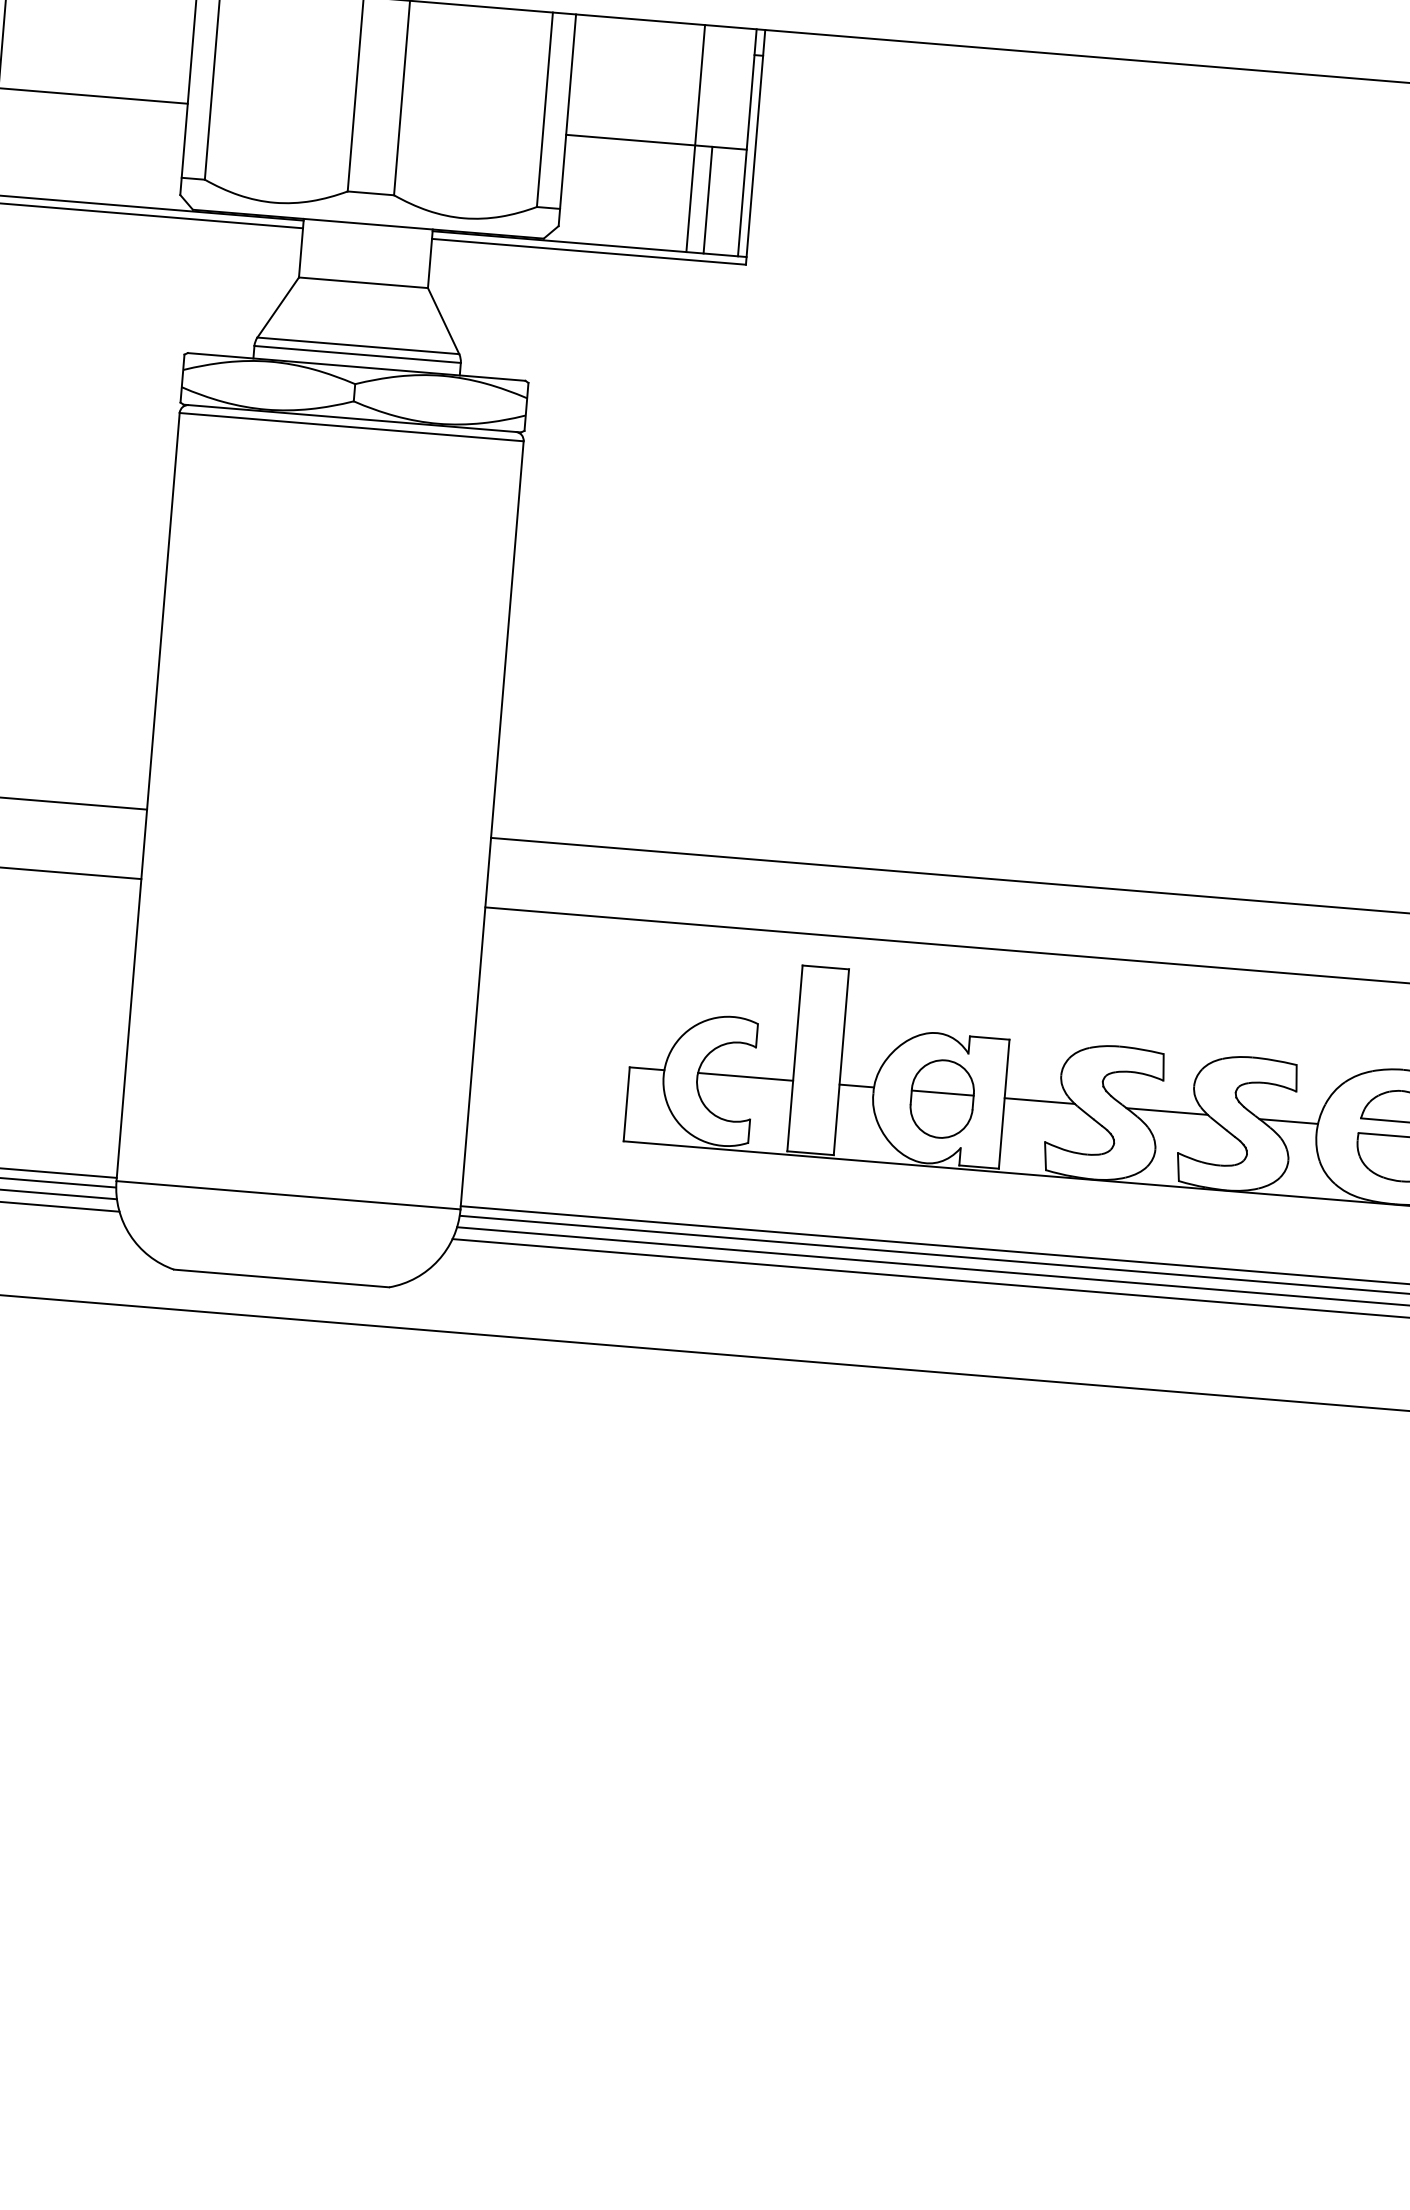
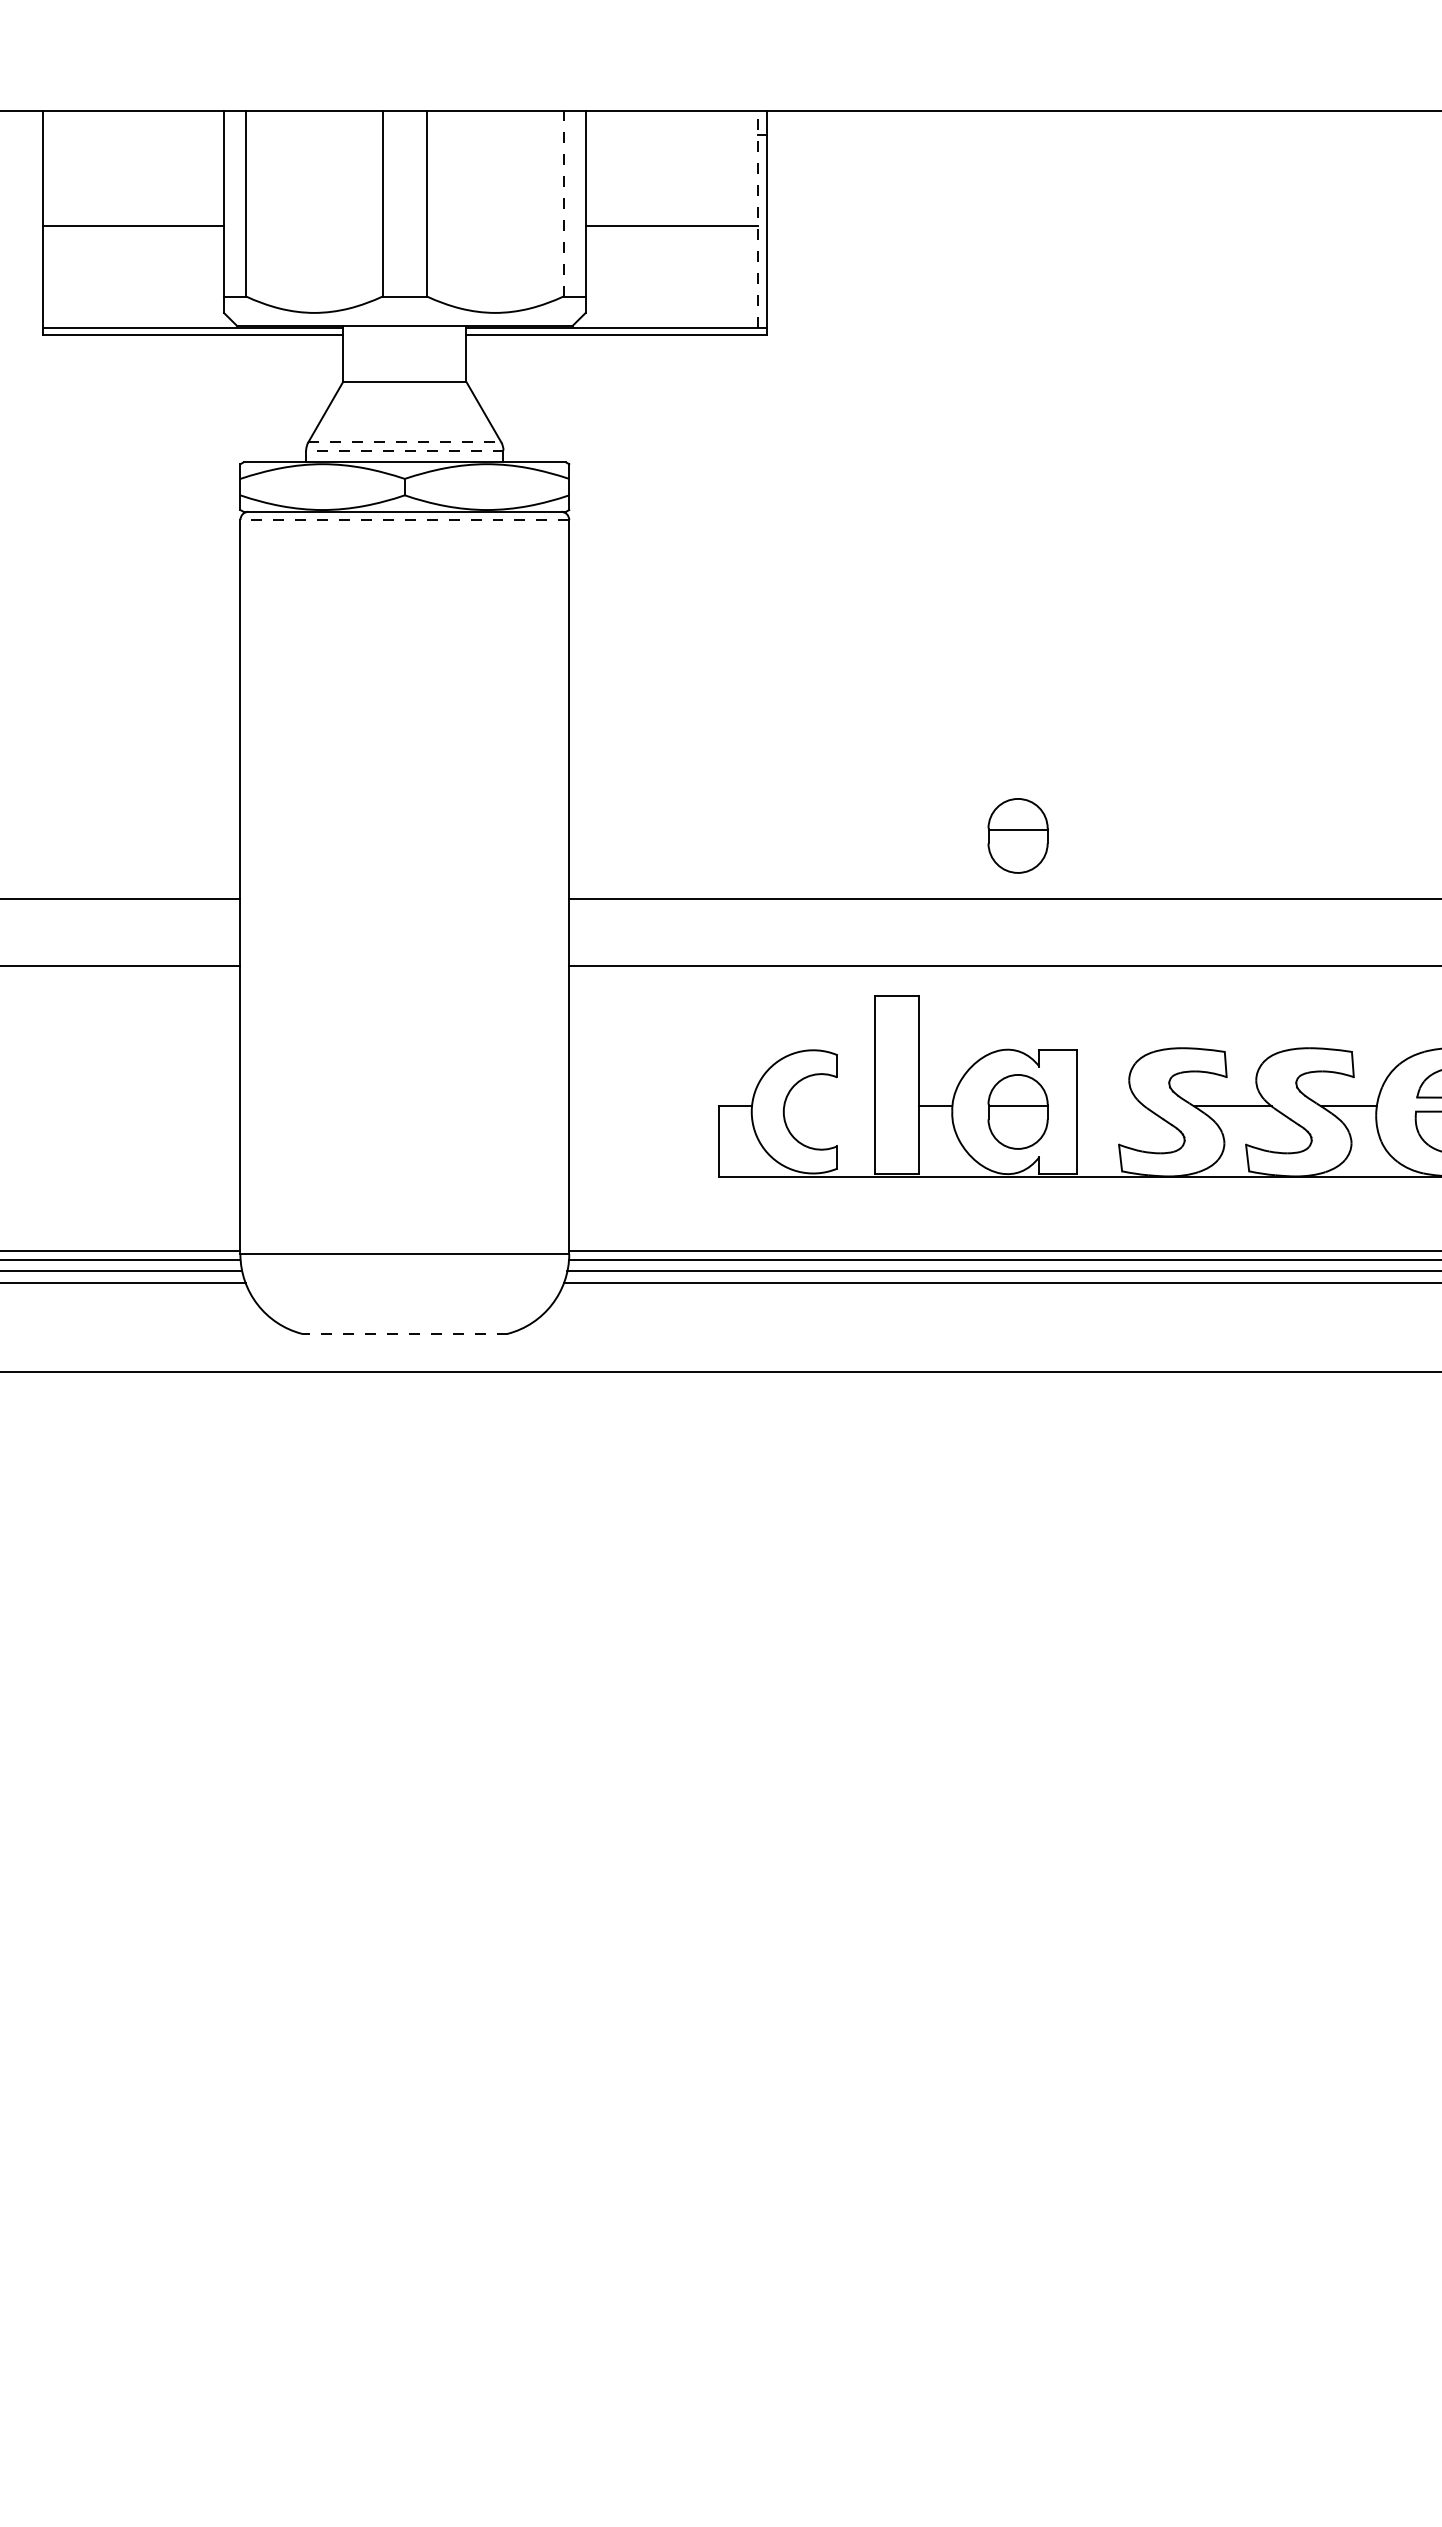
line: (544, 109) -> (563, 203), solid -> dashed
line: (696, 137) -> (709, 218), removed
line: (747, 143) -> (758, 219), solid -> dashed
line: (708, 200) -> (725, 276), removed
line: (359, 346) -> (405, 442), solid -> dashed
line: (357, 354) -> (404, 450), solid -> dashed
line: (351, 427) -> (404, 520), solid -> dashed
part: (965, 809) -> (1017, 835), added
line: (745, 1077) -> (829, 1106), removed
line: (1039, 1101) -> (1110, 1106), removed
line: (281, 1278) -> (404, 1333), solid -> dashed

